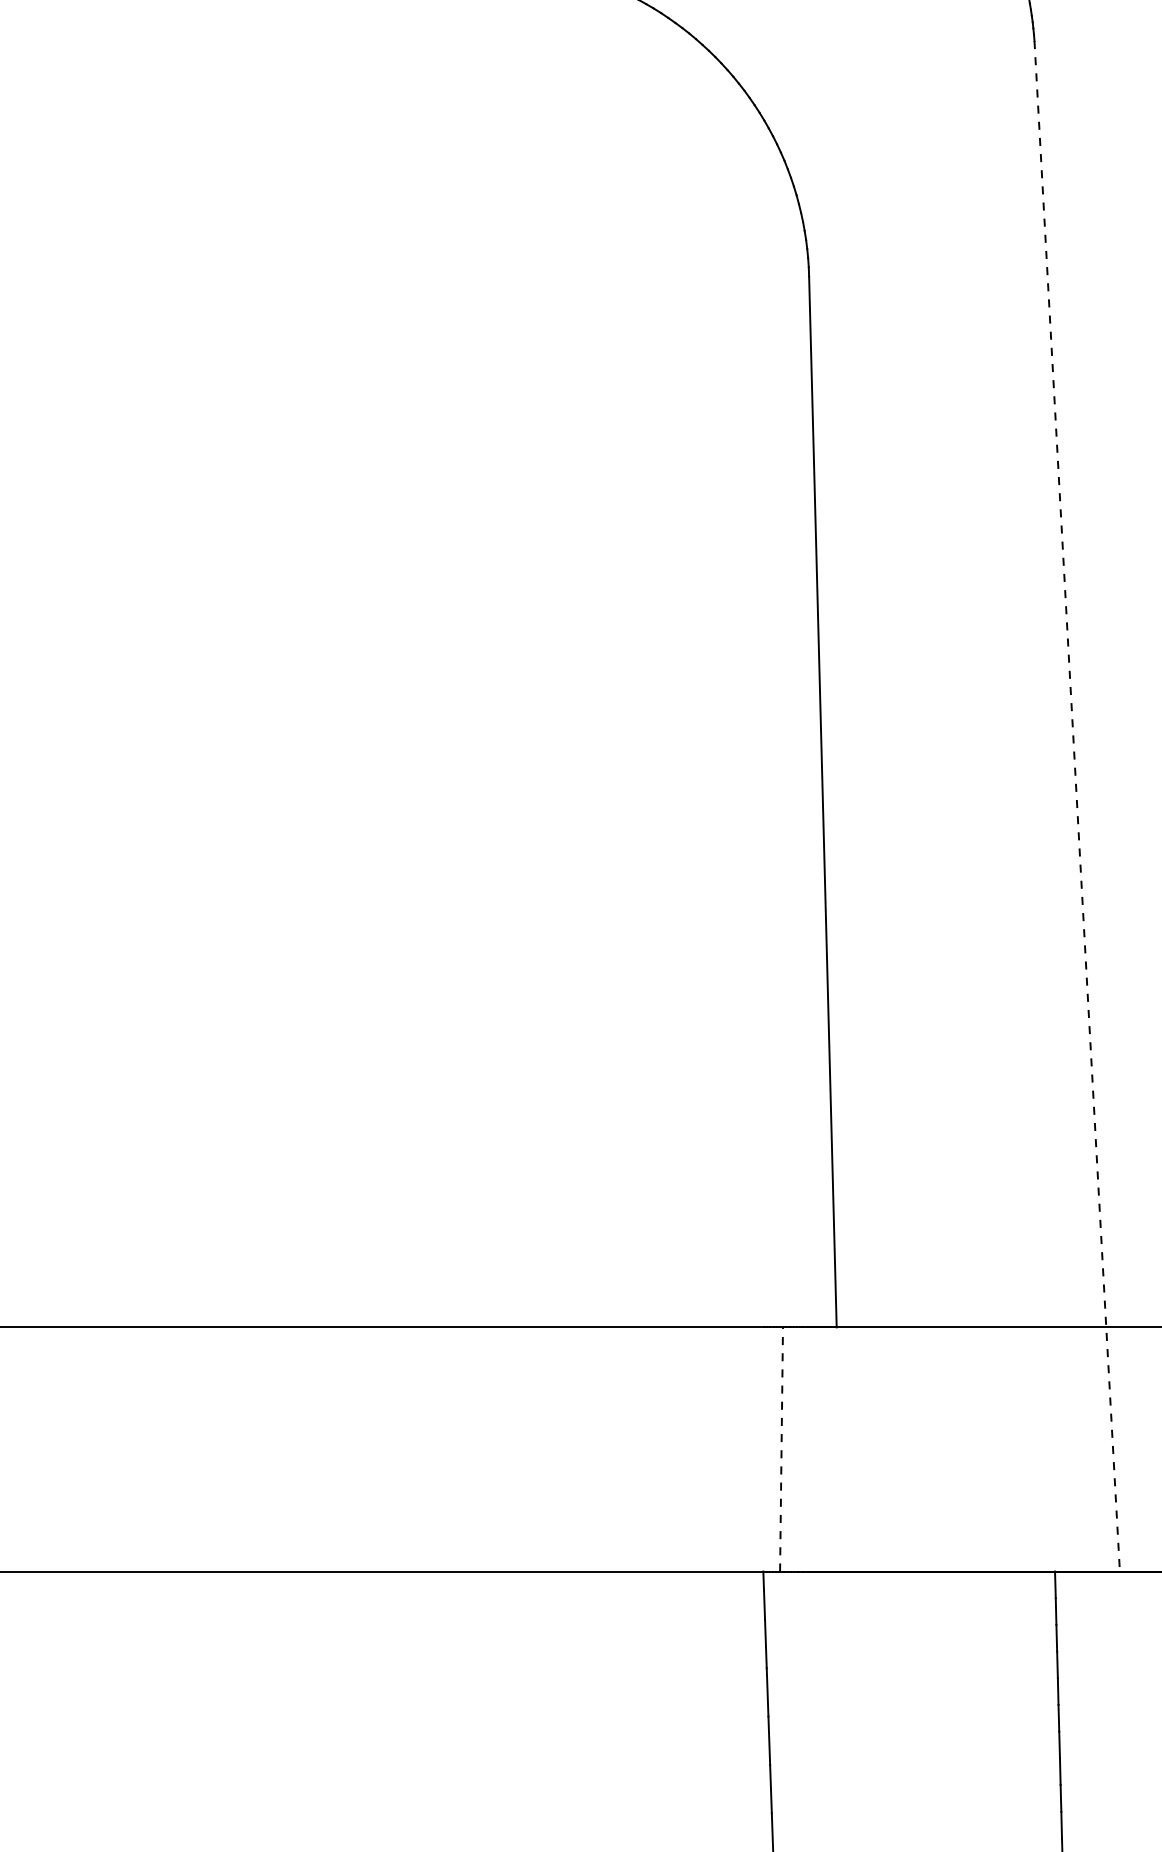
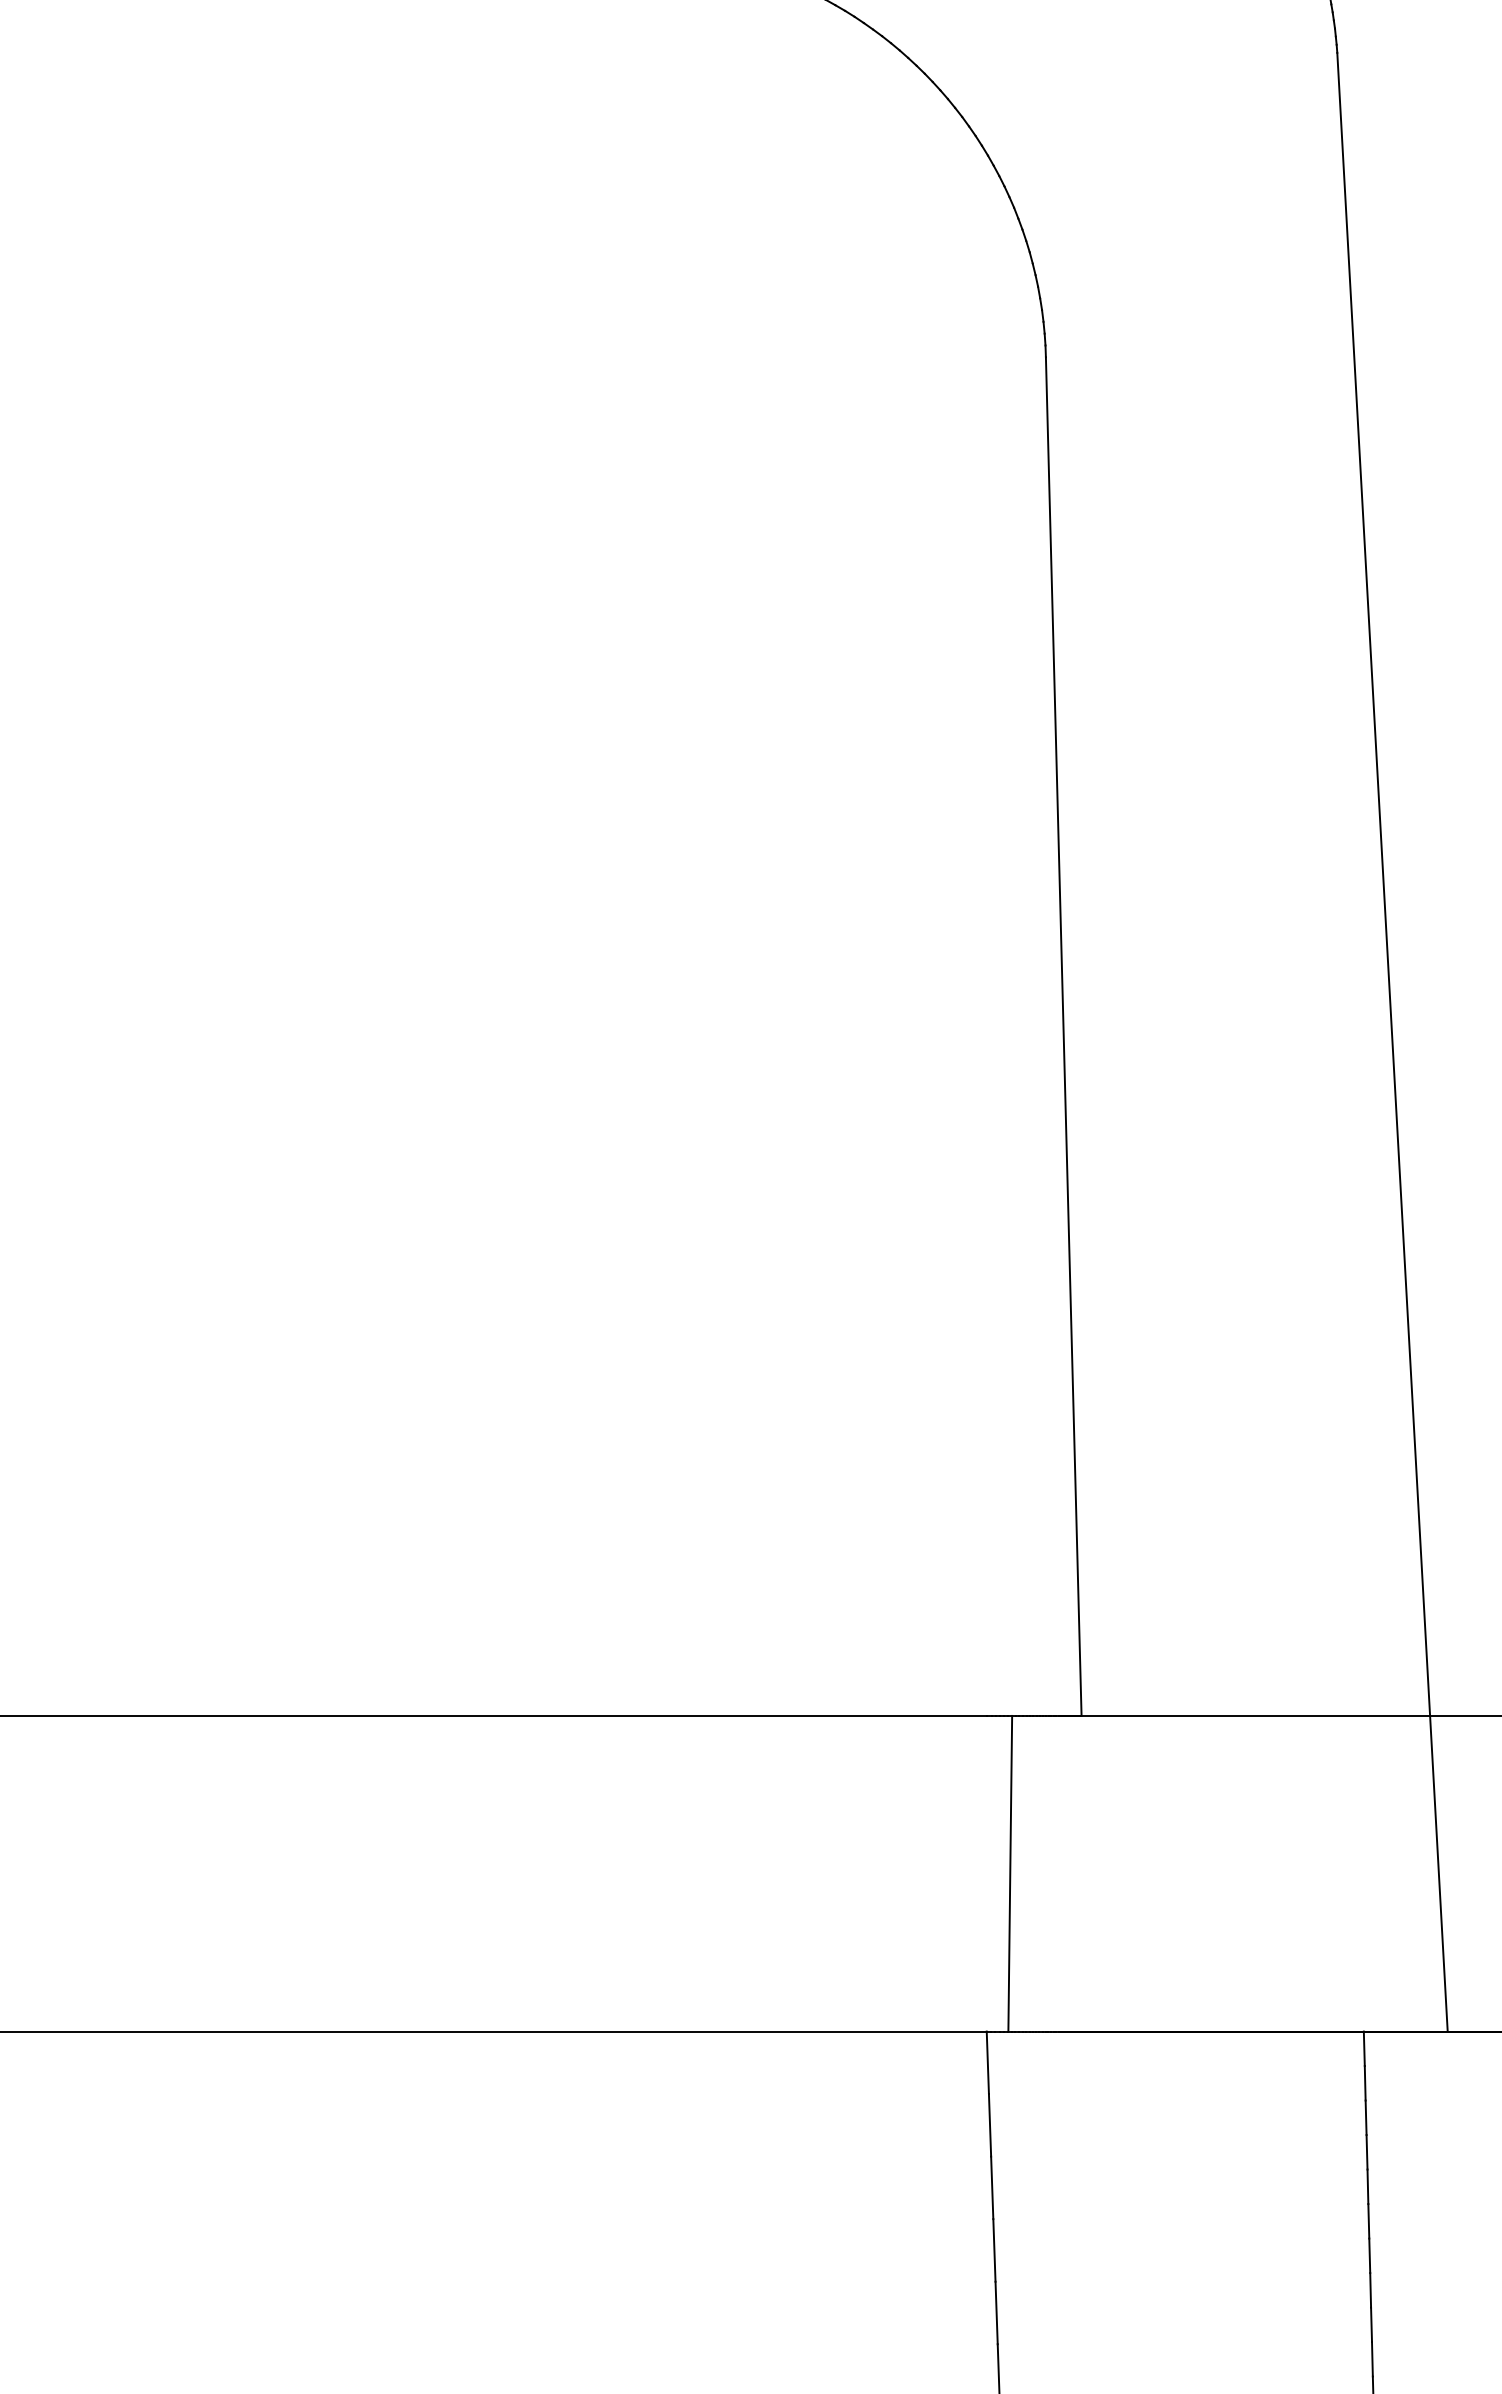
line: (1077, 806) -> (1392, 1042), dashed -> solid
line: (781, 1449) -> (1010, 1873), dashed -> solid

